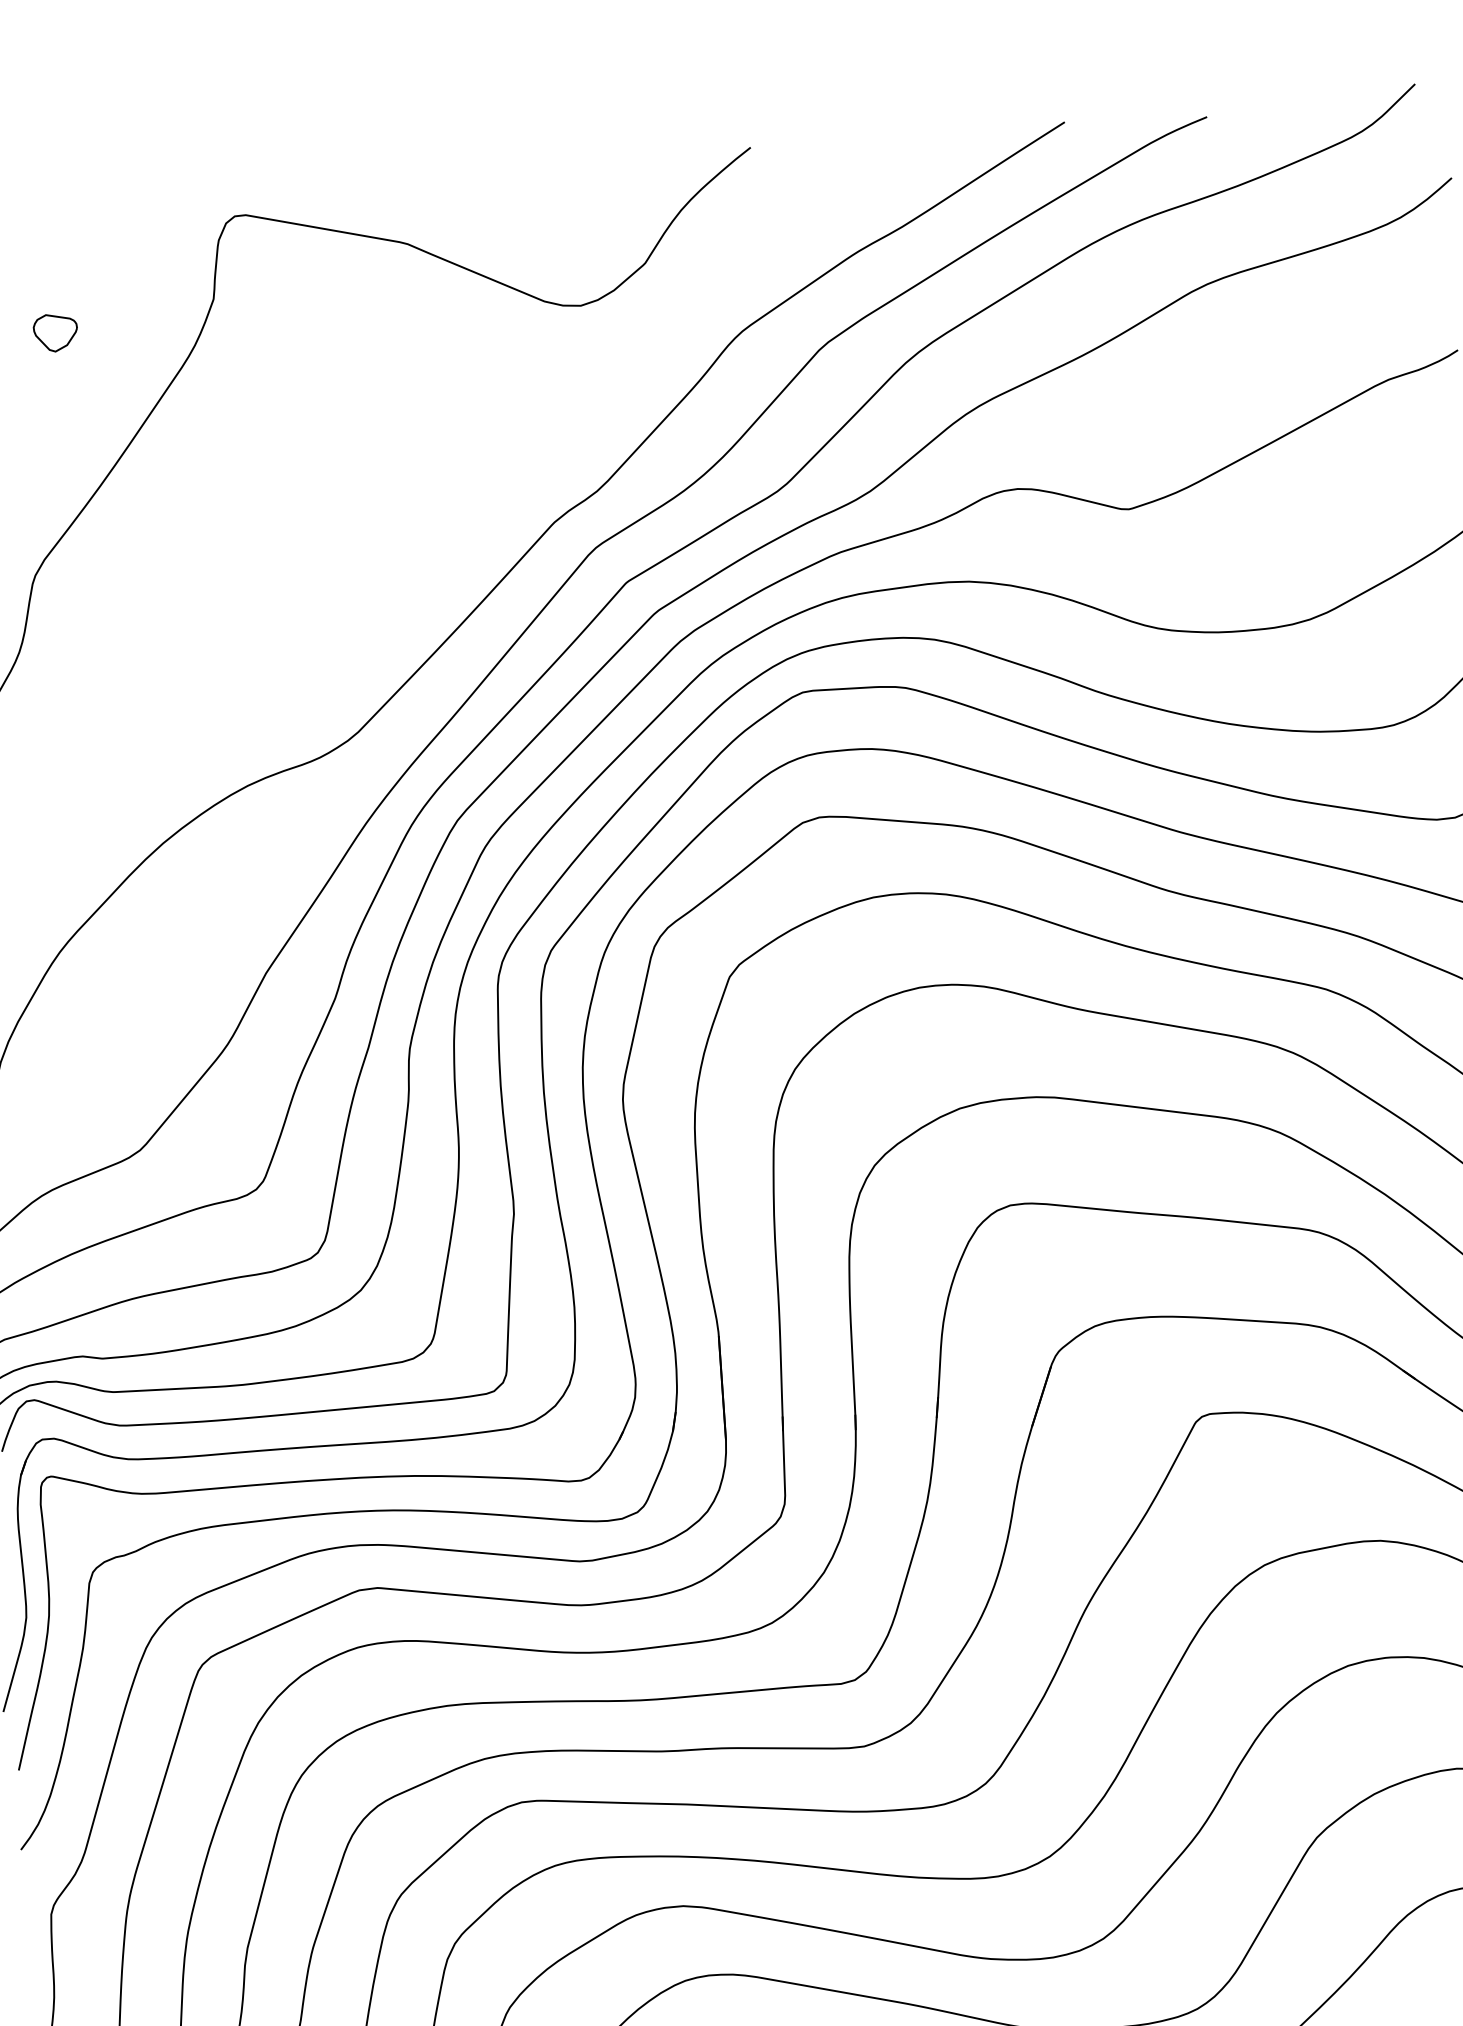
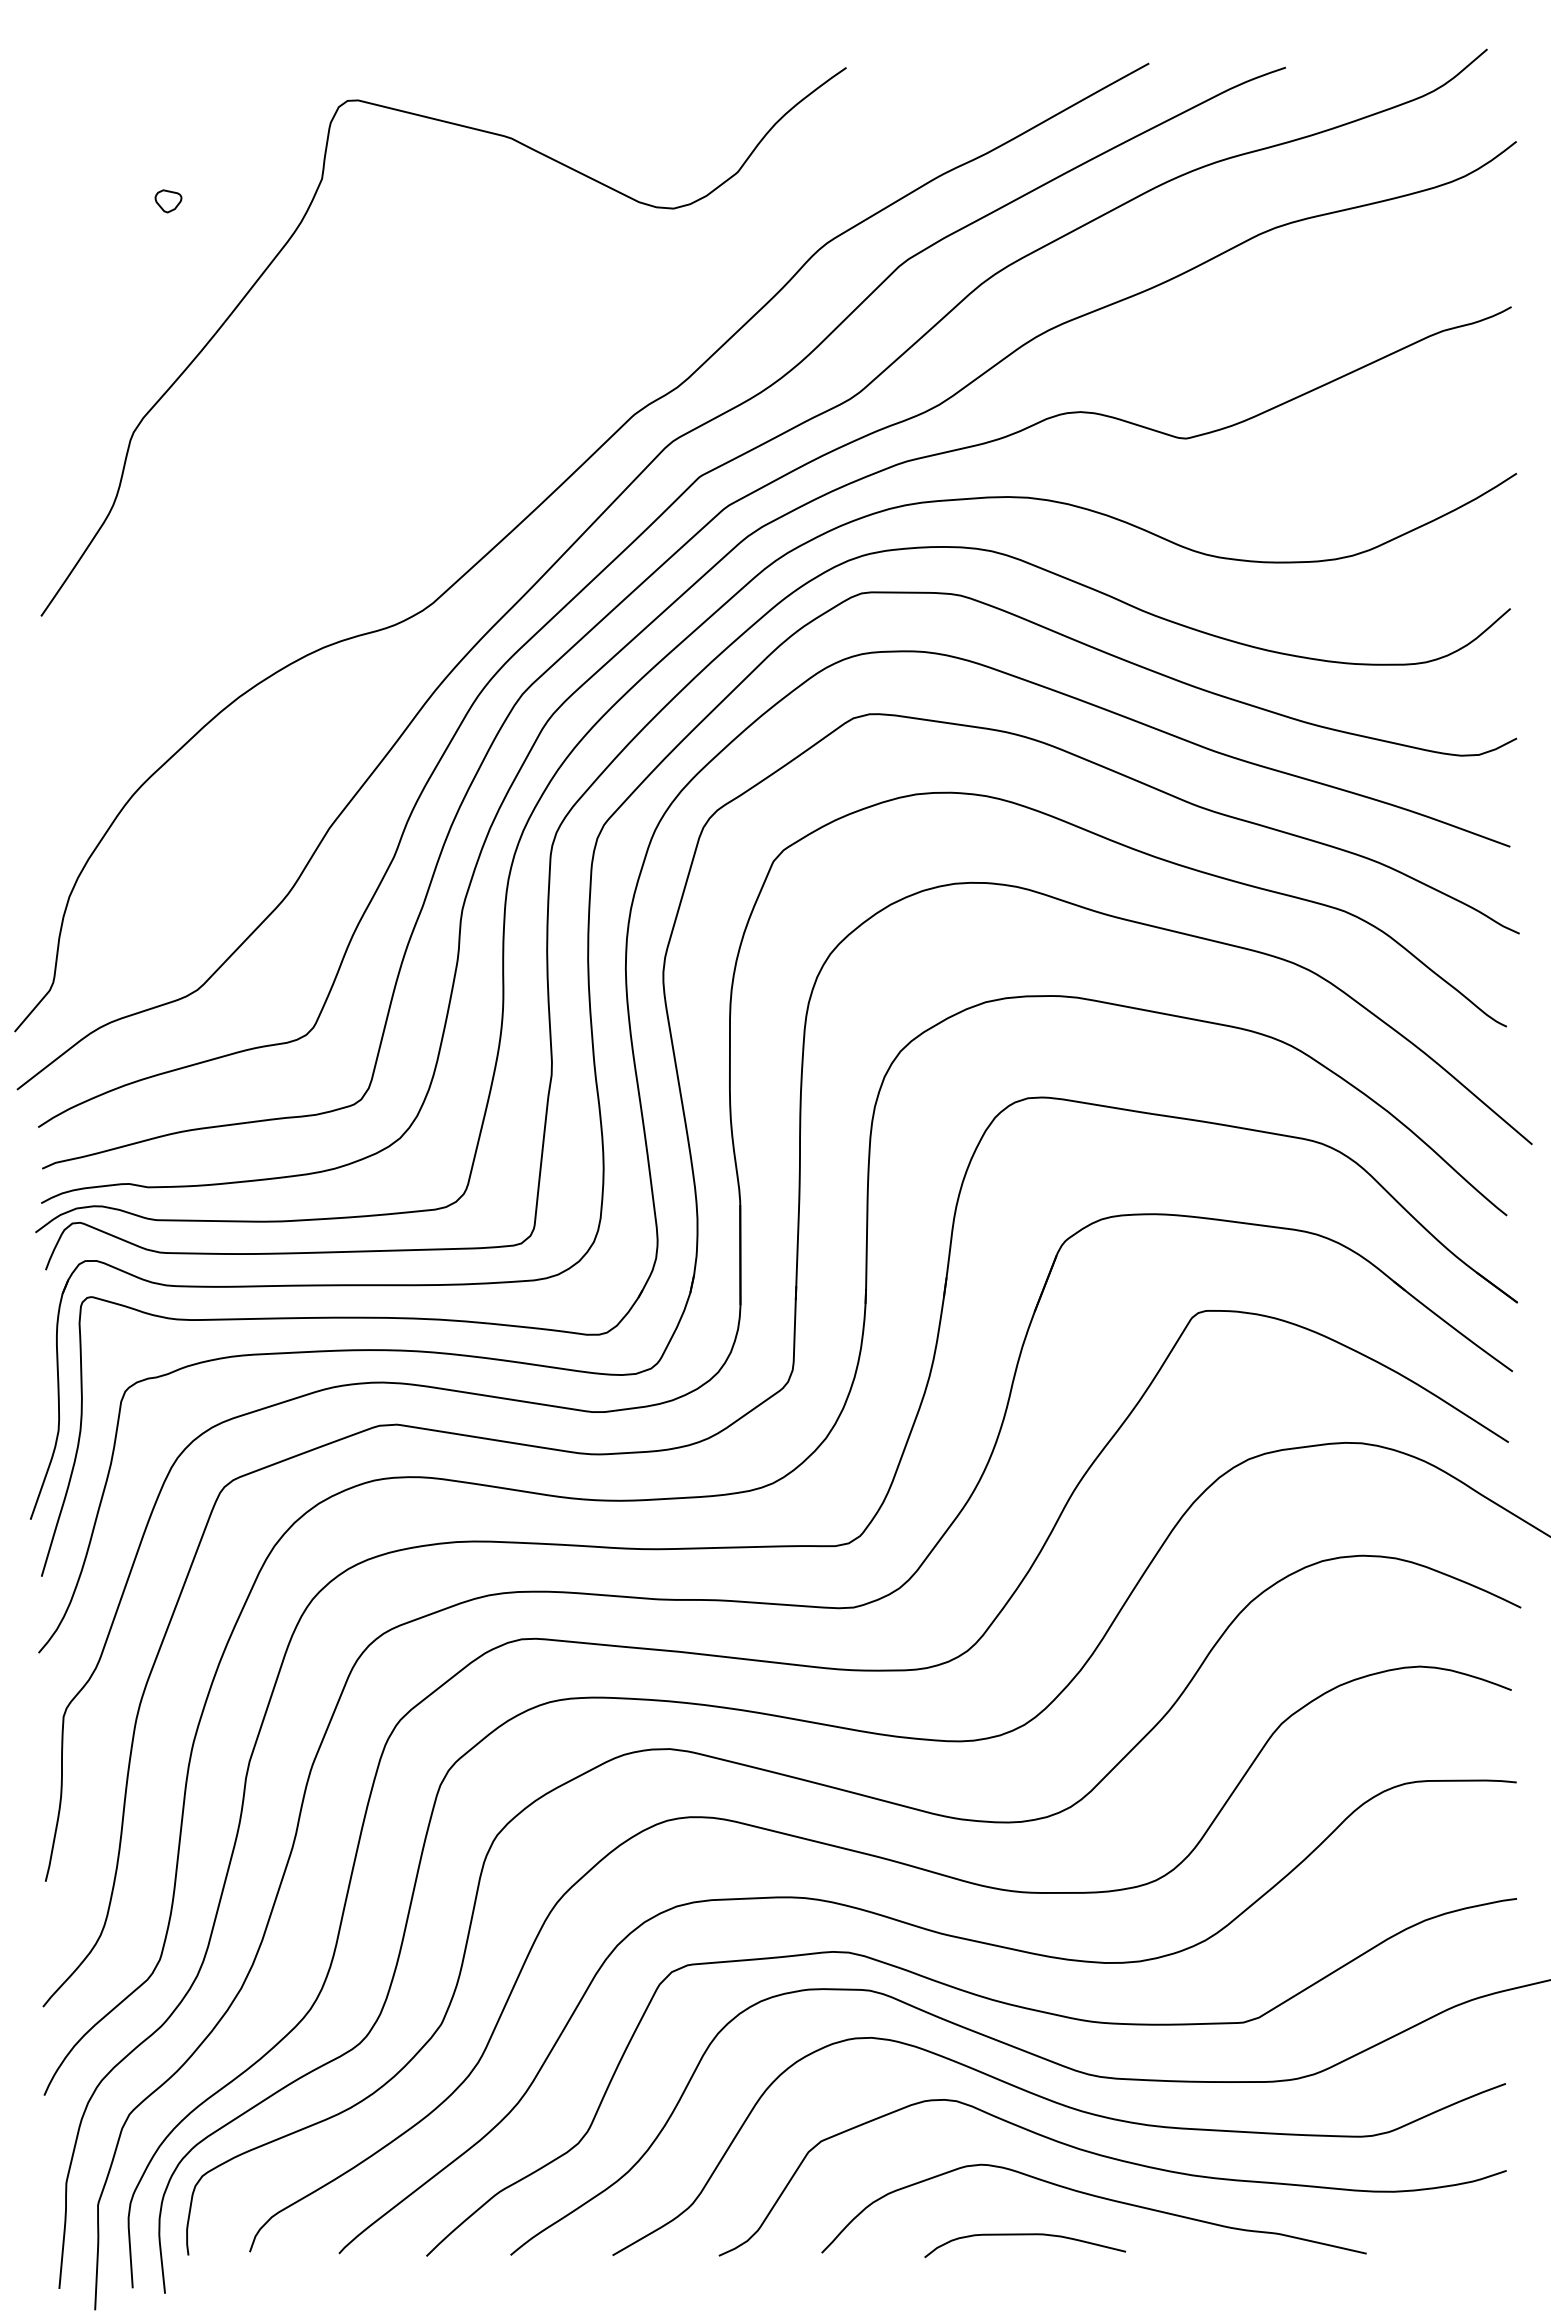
part: (55, 333) -> (168, 201), size x0.62

